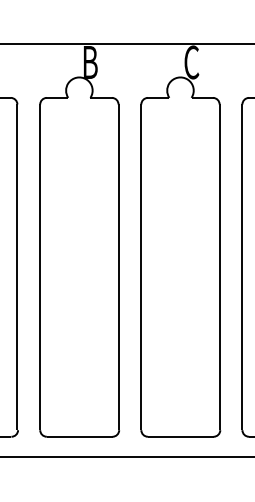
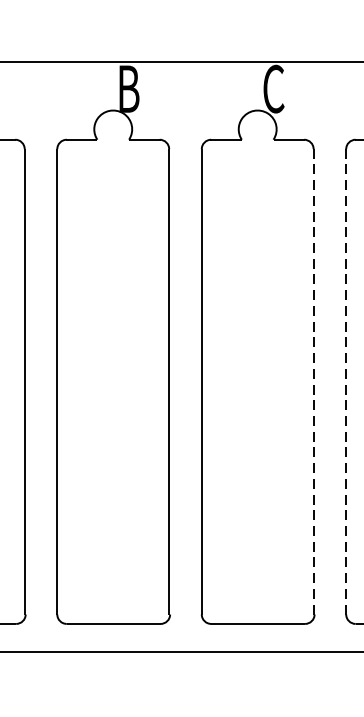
line: (219, 267) -> (313, 382), solid -> dashed
line: (242, 267) -> (346, 382), solid -> dashed

